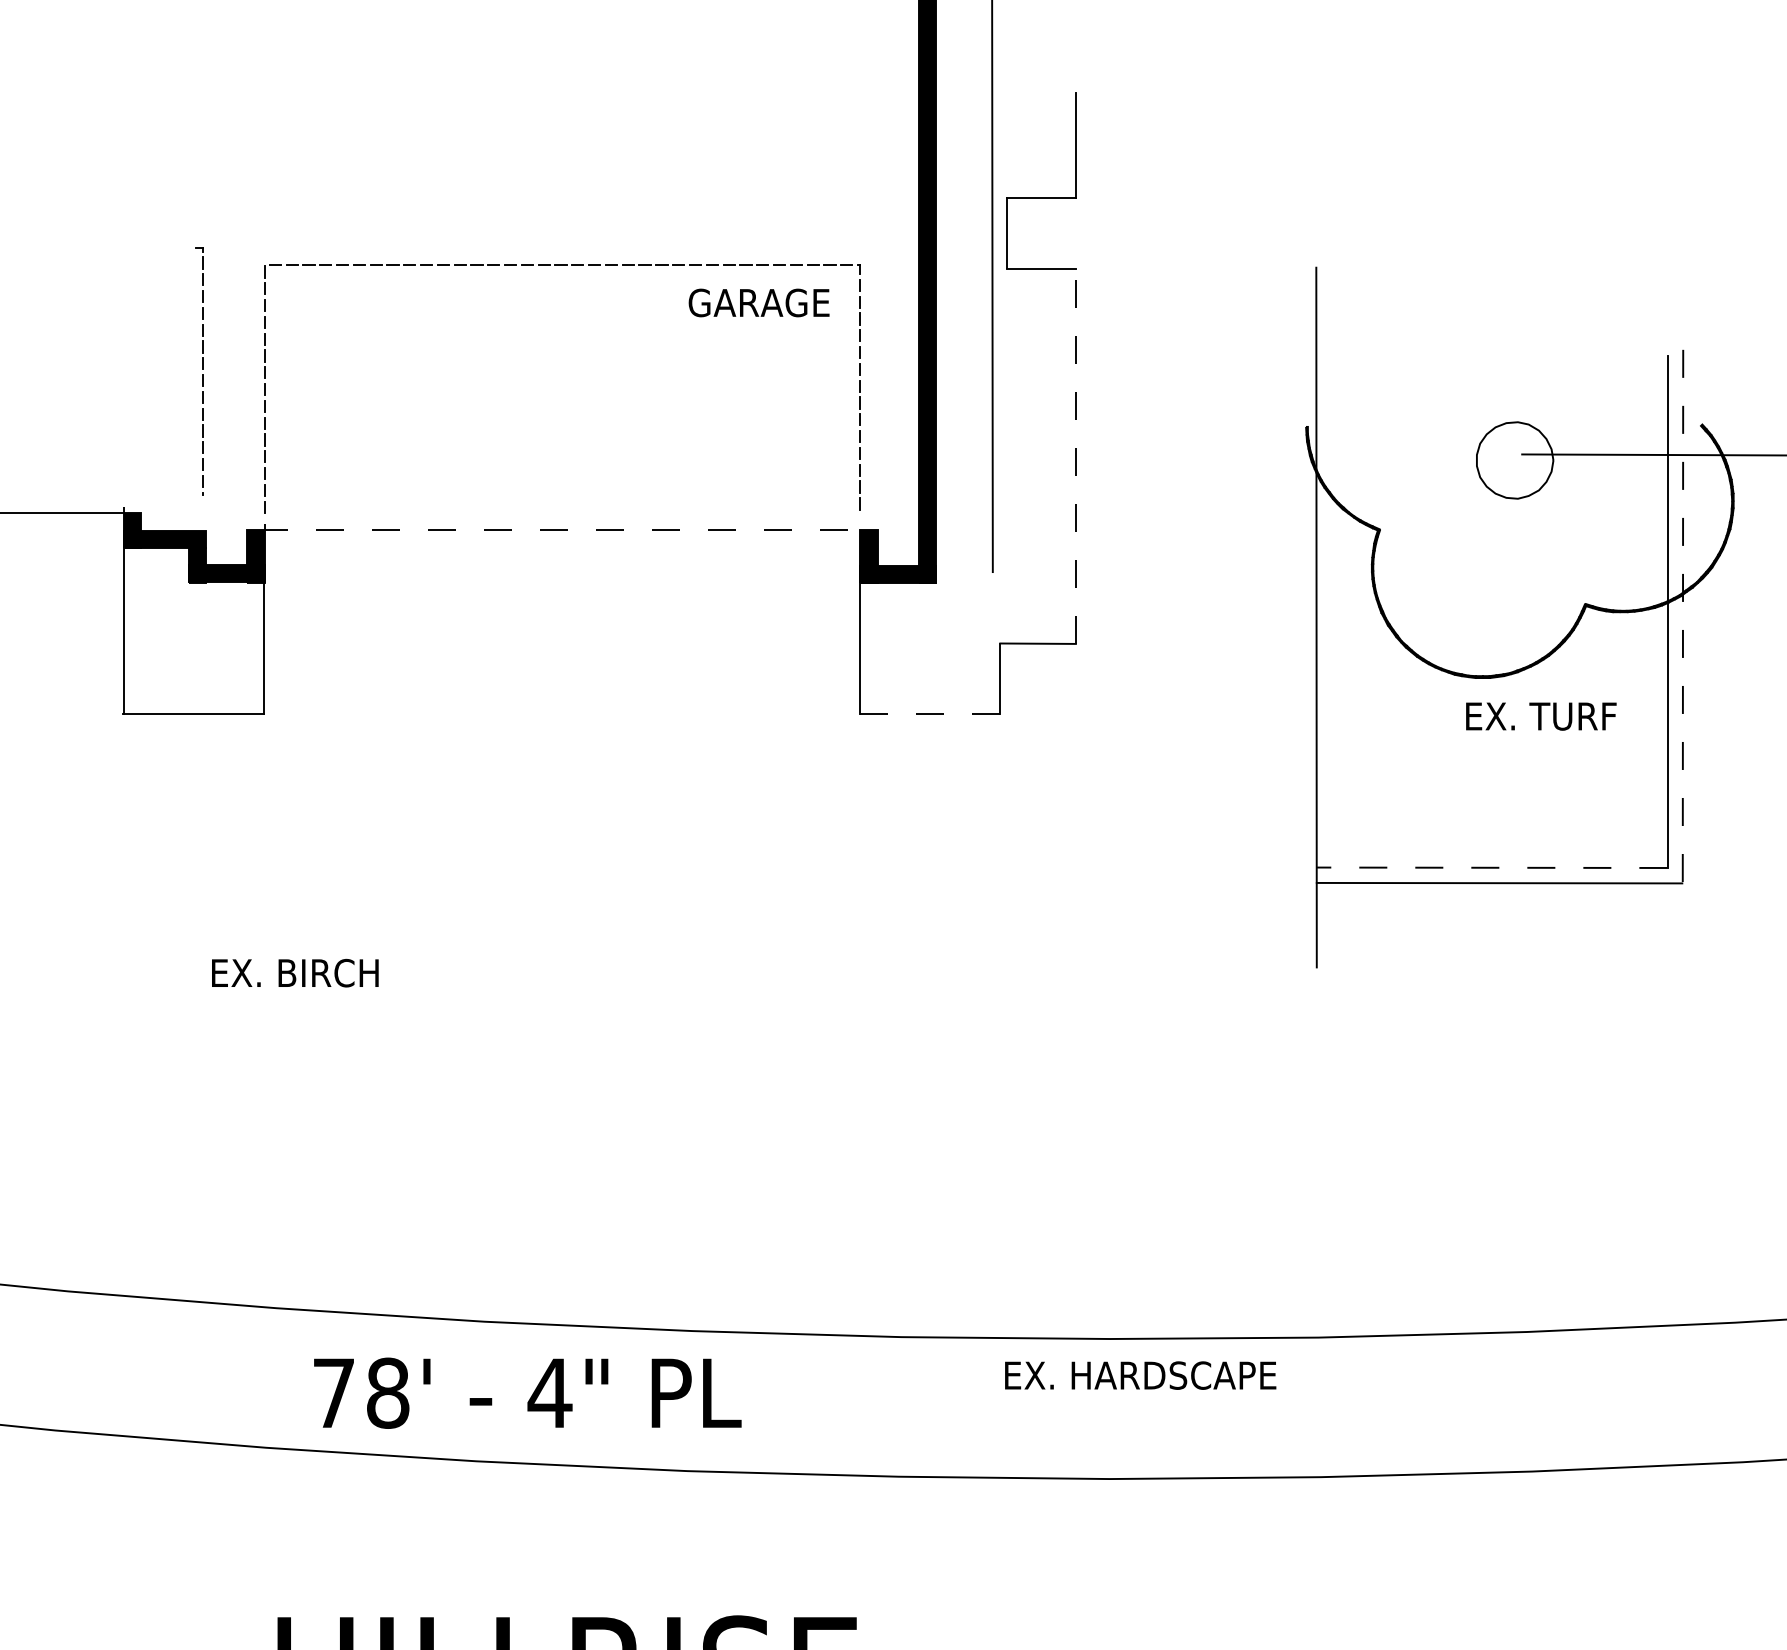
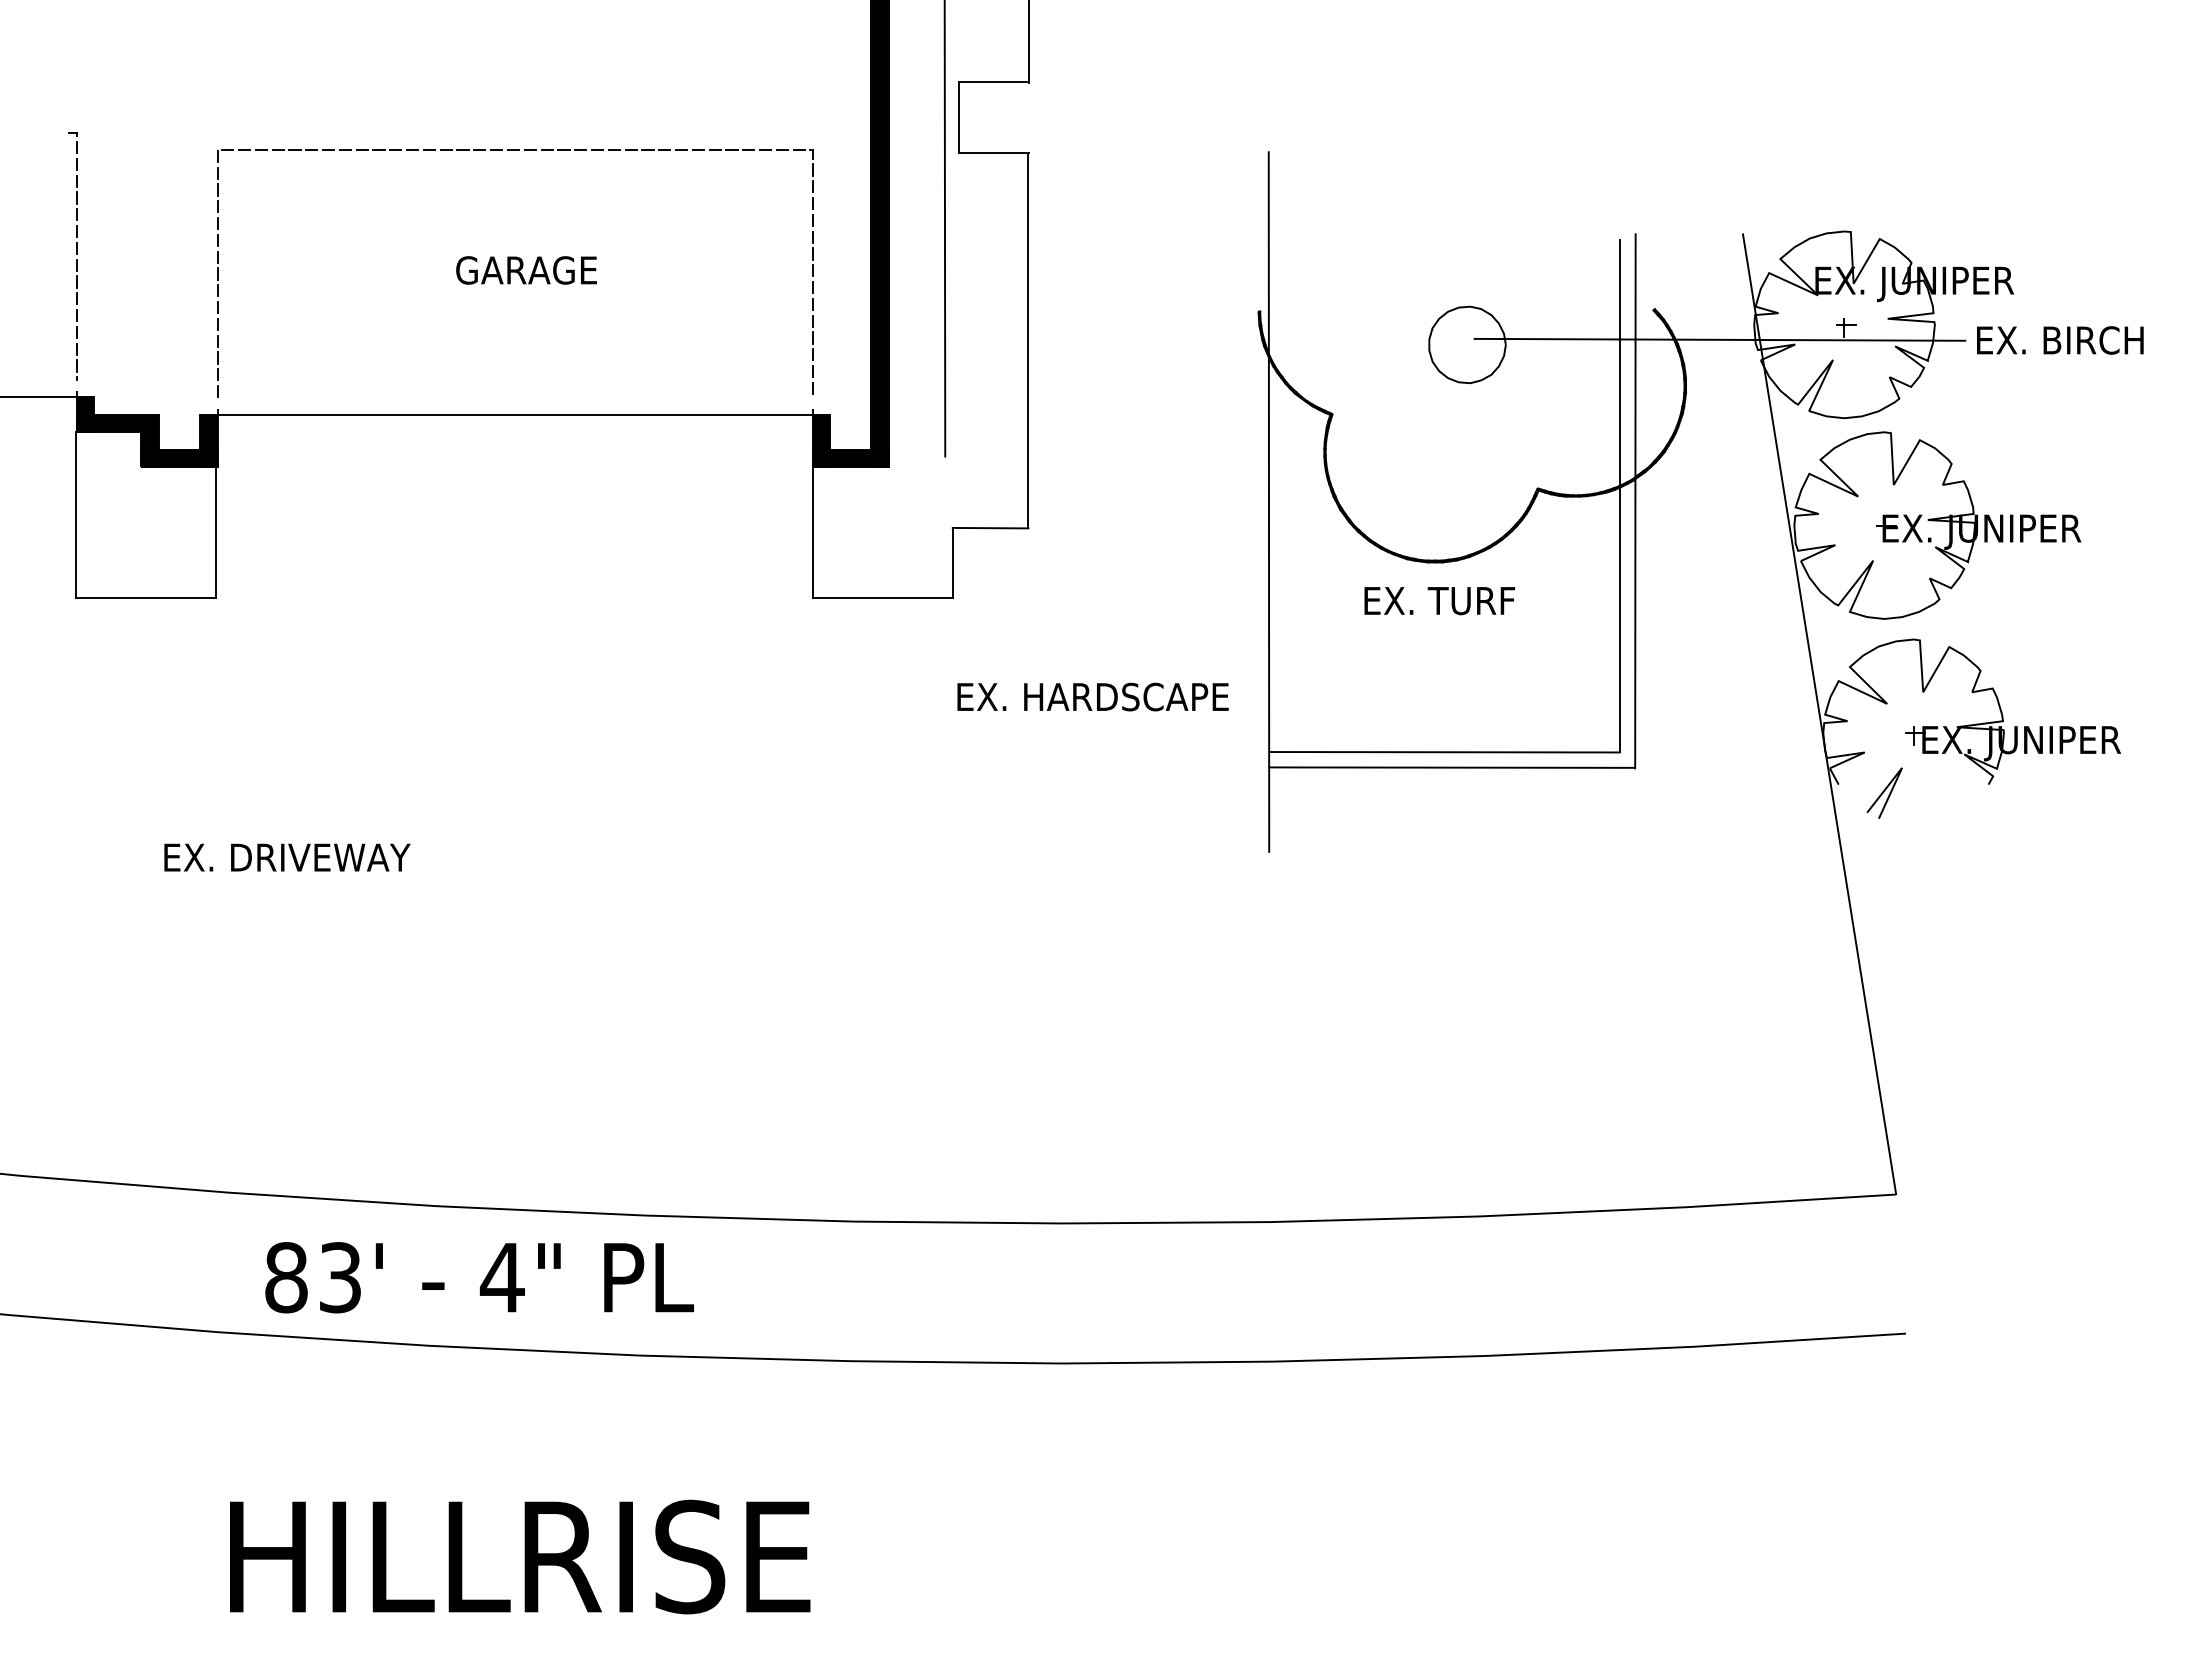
text: (759, 303) -> (526, 270), moved
part: (199, 372) -> (72, 256), moved
line: (1076, 456) -> (1028, 340), dashed -> solid
line: (563, 530) -> (515, 414), dashed -> solid
line: (1683, 617) -> (1635, 501), dashed -> solid
line: (930, 714) -> (882, 598), dashed -> solid
text: (1541, 717) -> (1439, 601), moved
line: (1492, 868) -> (1444, 752), dashed -> solid
text: (370, 973) -> (322, 857), EX. BIRCH -> EX. DRIVEWAY
text: (1140, 1375) -> (1092, 696), moved
text: (361, 1393) -> (313, 1277), 78' -> 83'

